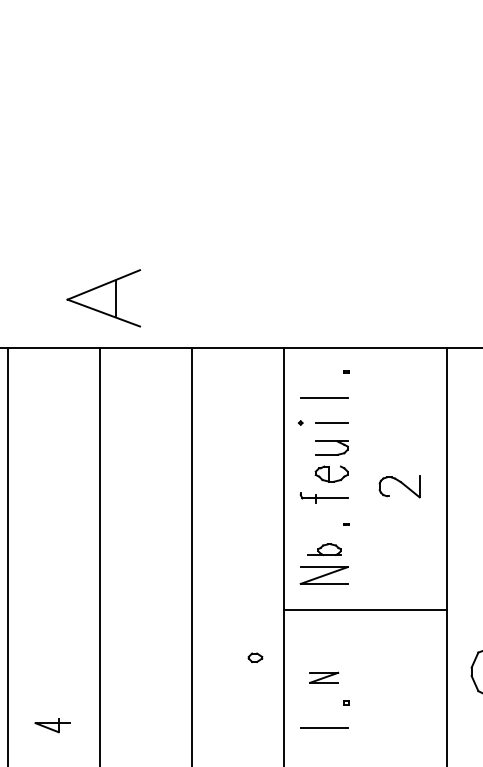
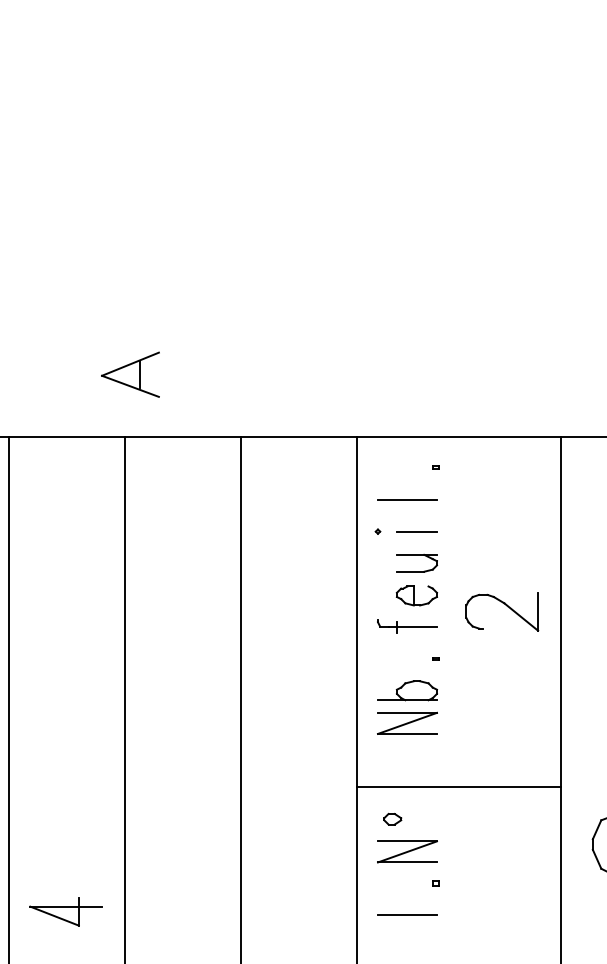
part: (103, 297) -> (130, 373), size x0.62
part: (399, 486) -> (502, 611), size x1.43
part: (324, 549) -> (407, 690), size x1.43
line: (365, 609) -> (459, 786), moved
part: (255, 657) -> (392, 818), moved
part: (323, 677) -> (406, 851), size x1.67
part: (52, 725) -> (65, 911), size x1.67

